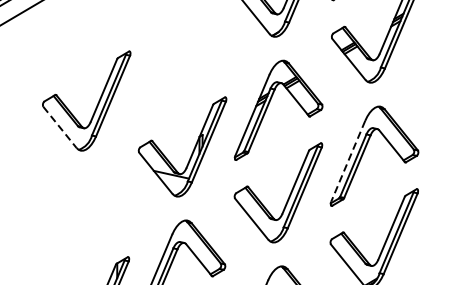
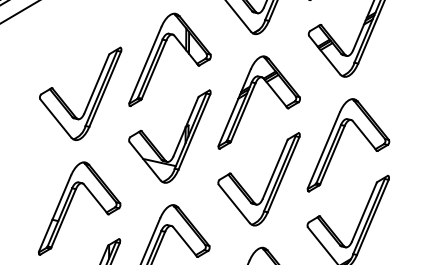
part: (172, 61) -> (160, 57), added
line: (59, 127) -> (55, 118), dashed -> solid
line: (348, 160) -> (324, 149), dashed -> solid
part: (75, 219) -> (70, 204), added

